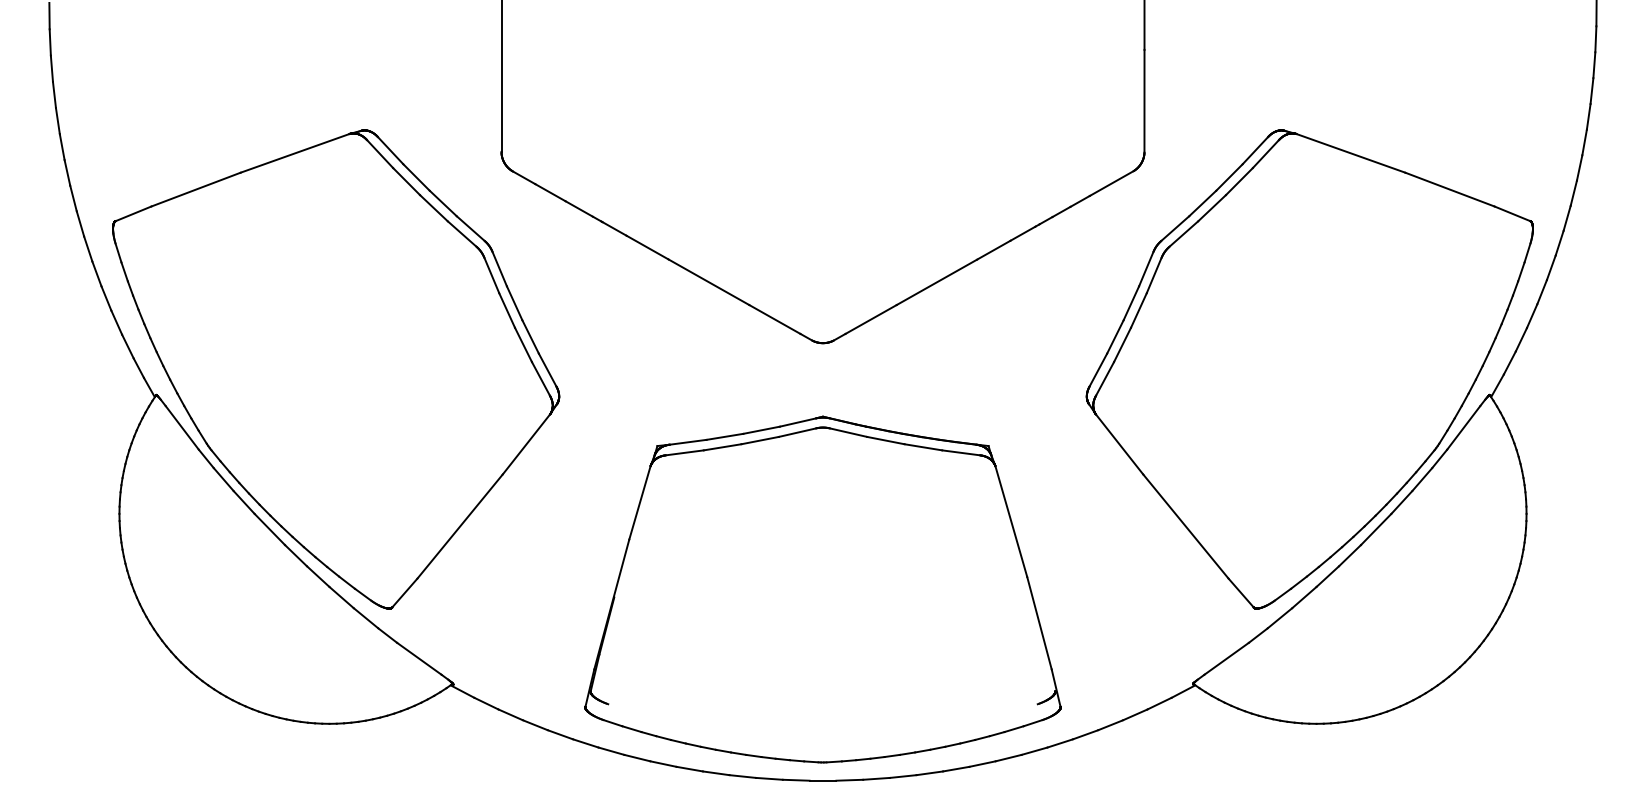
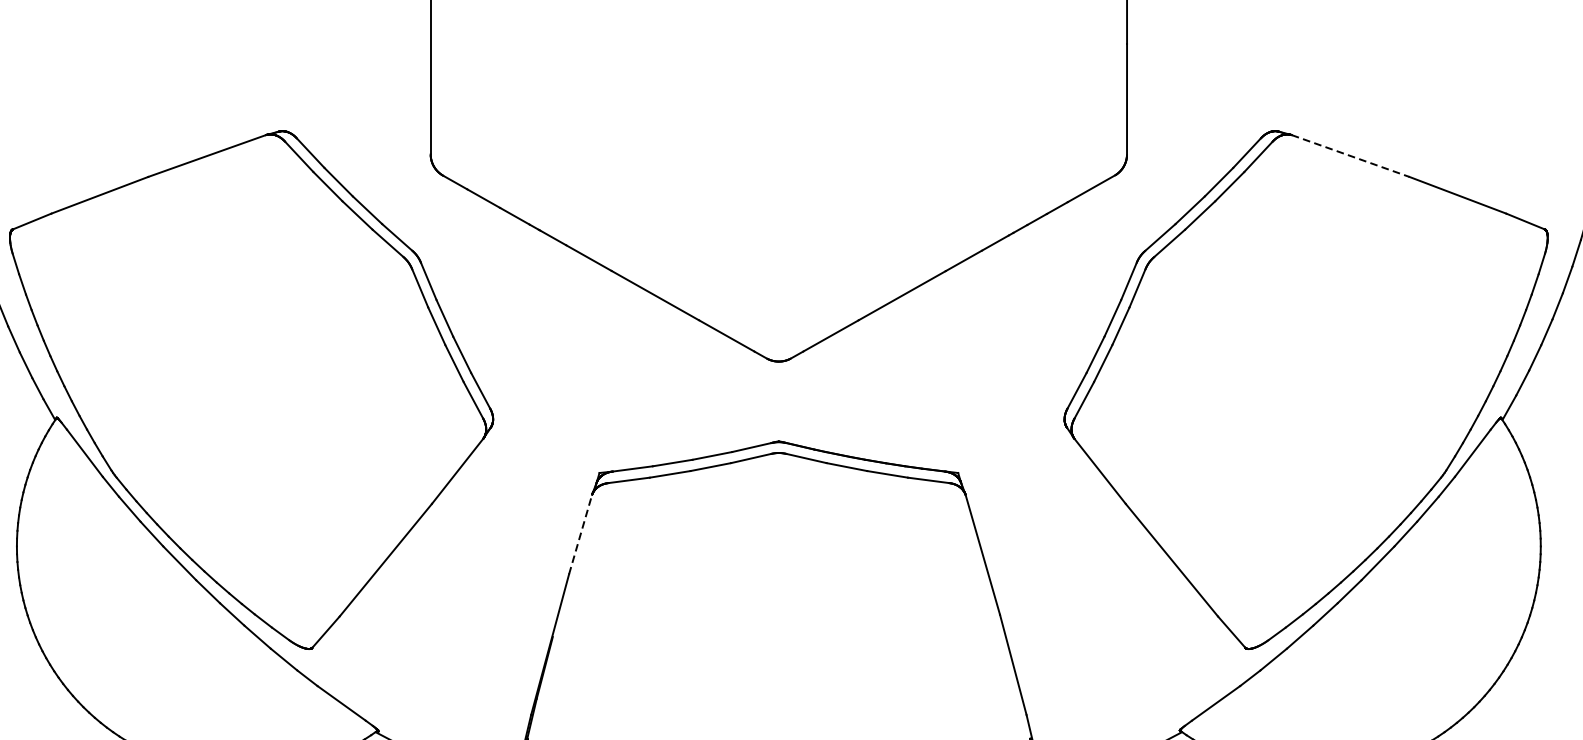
line: (1350, 153) -> (1350, 156), solid -> dashed
line: (640, 502) -> (581, 534), solid -> dashed

